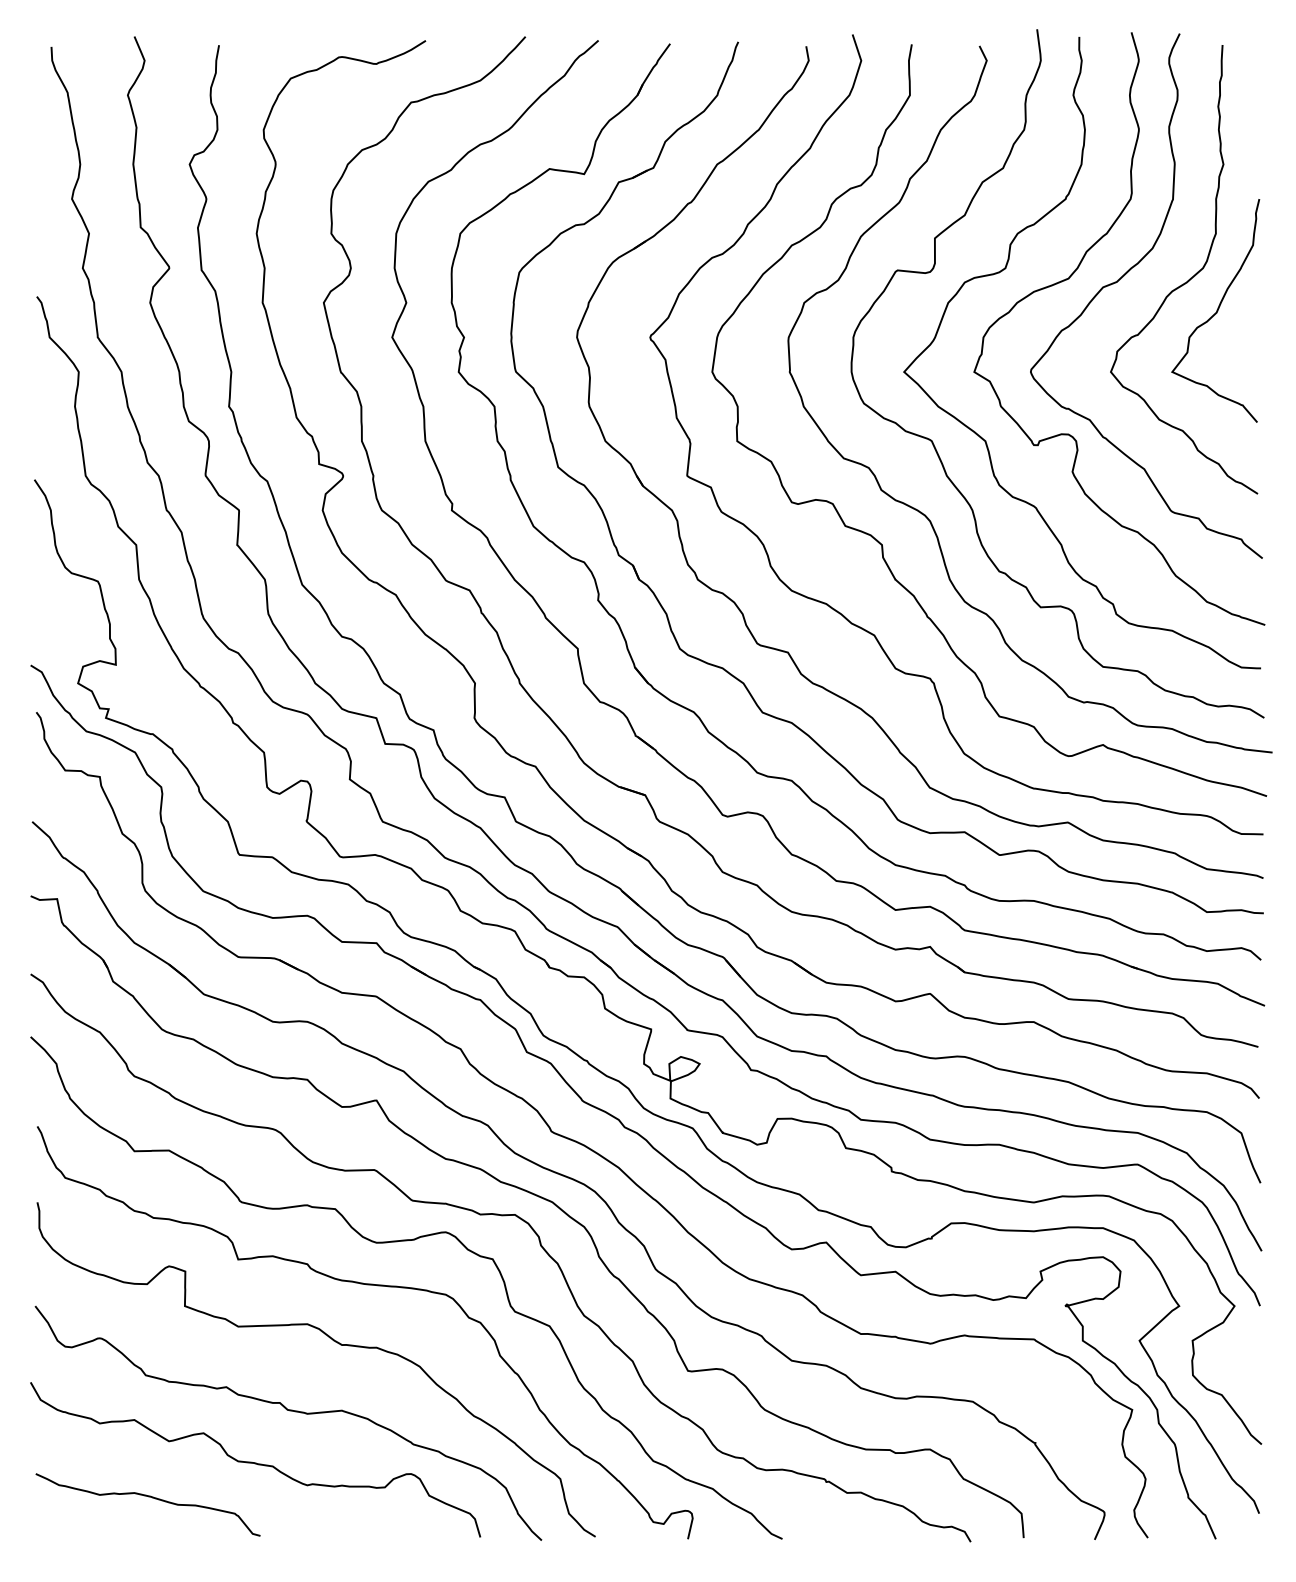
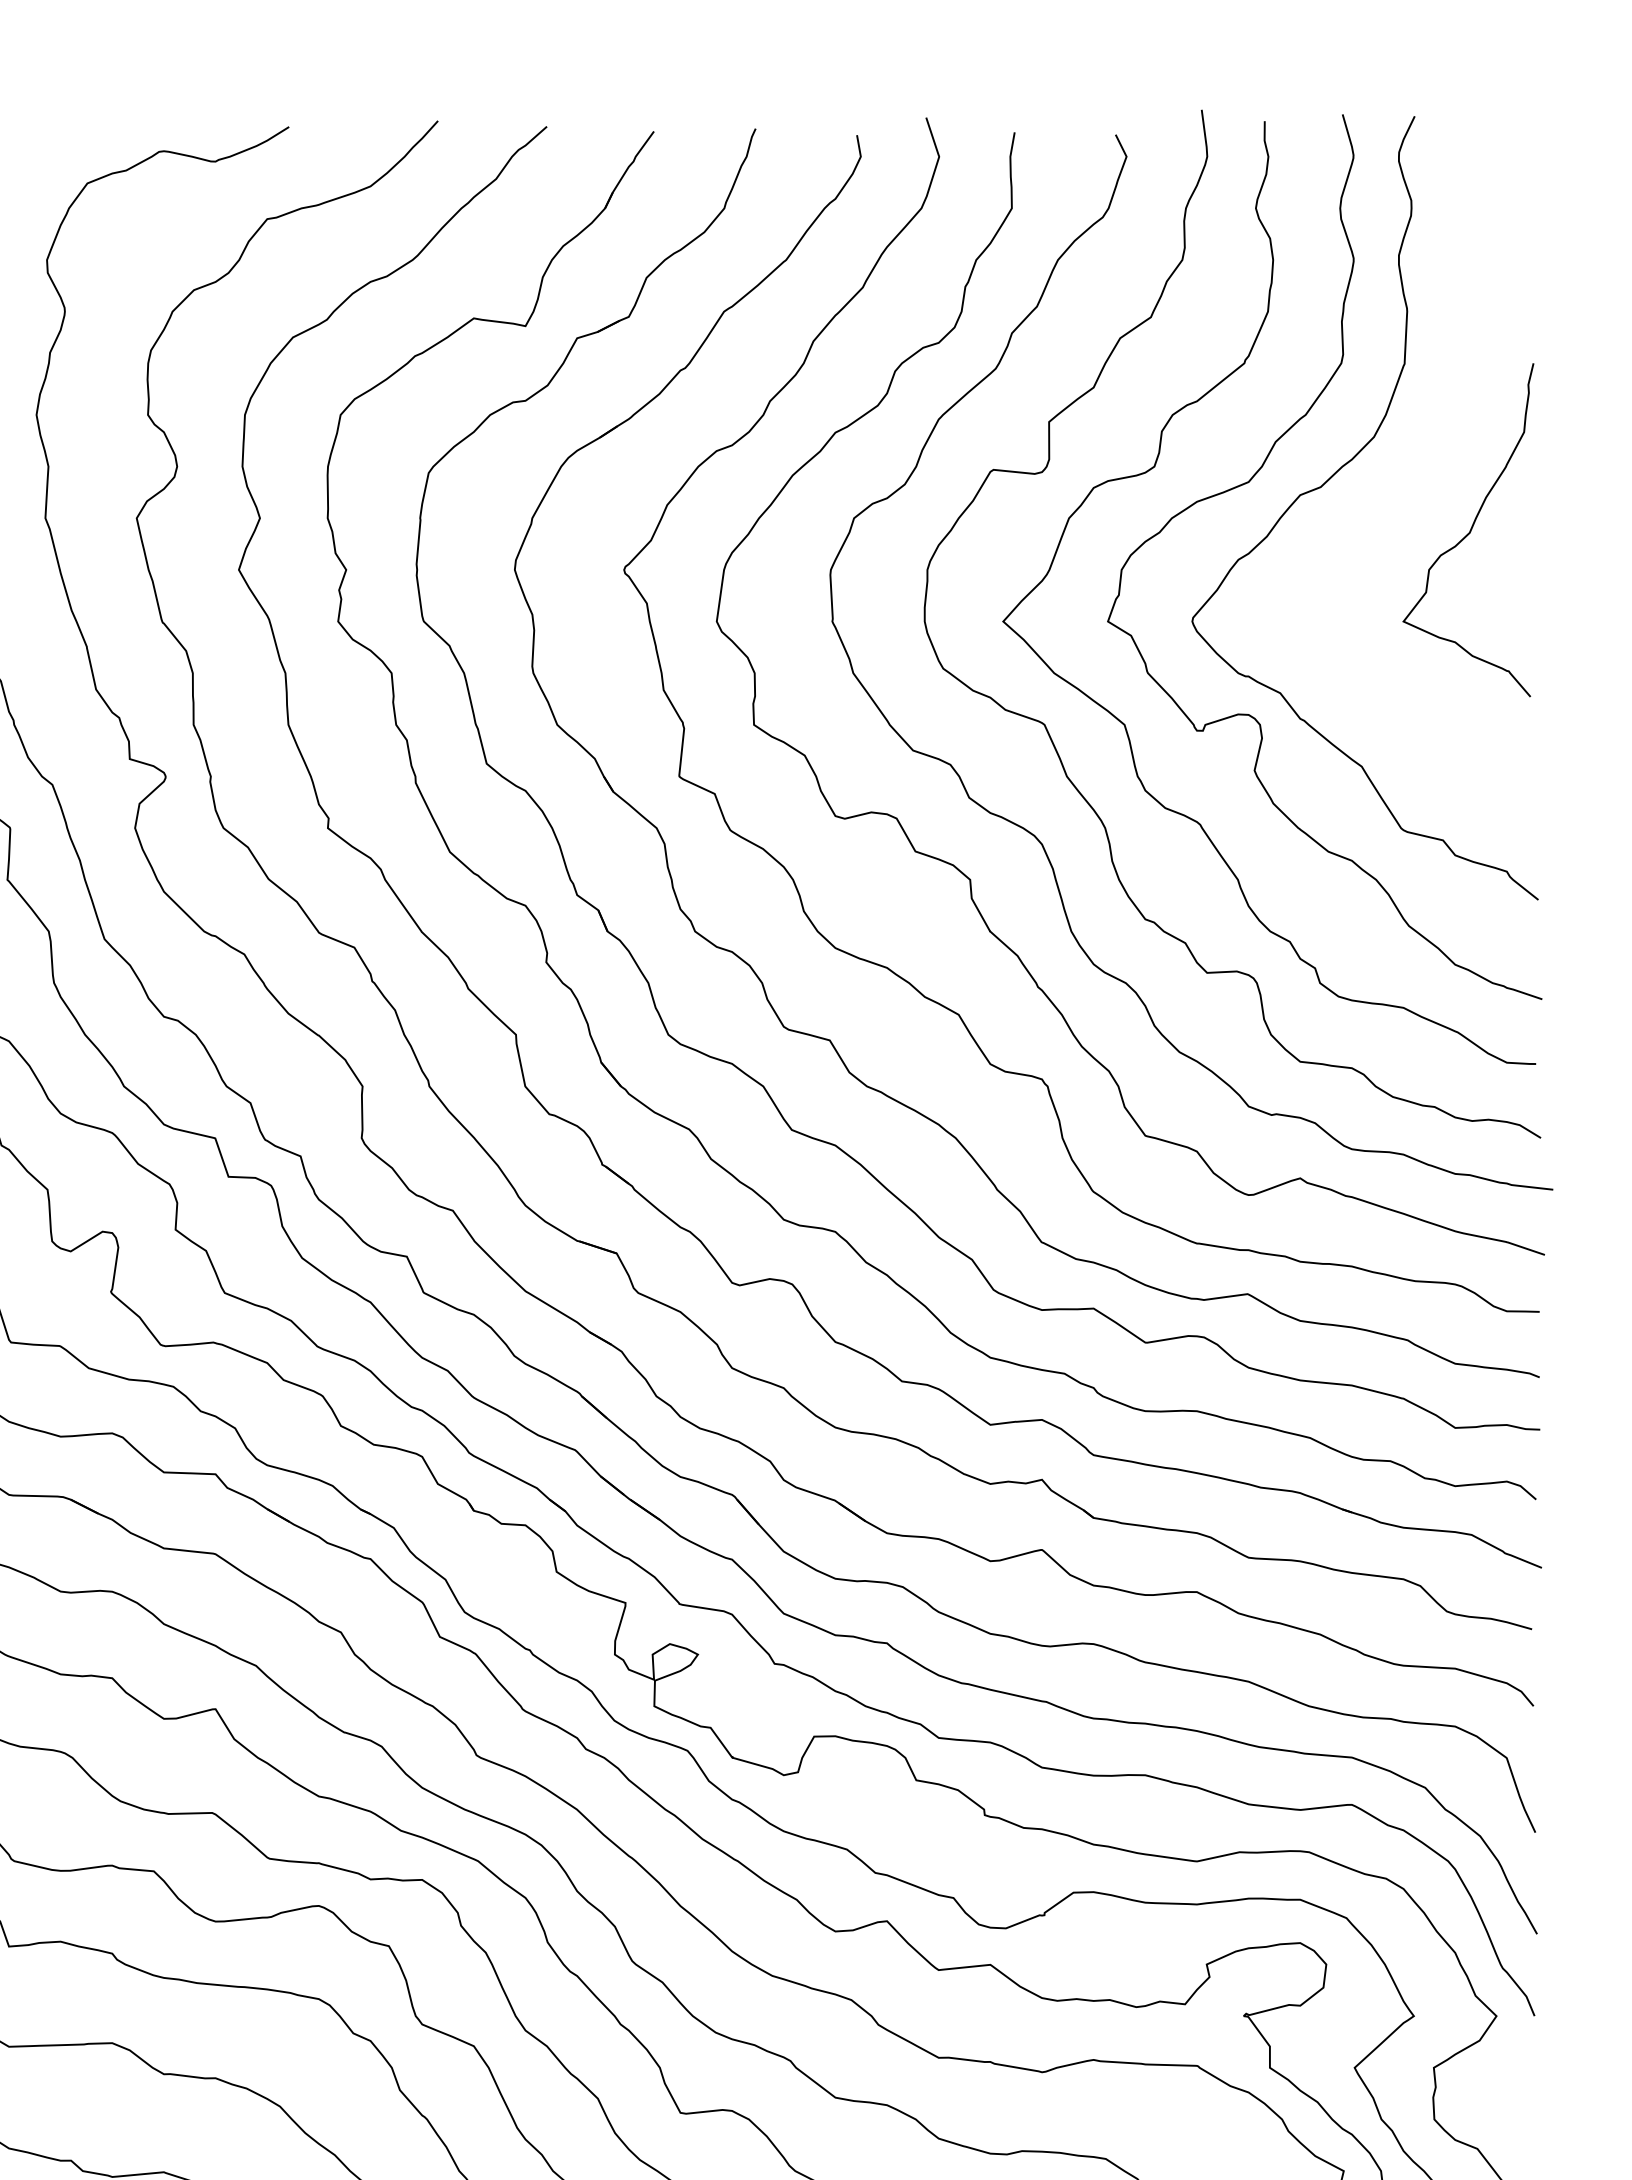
curve: (1190, 277) -> (1430, 480), removed

